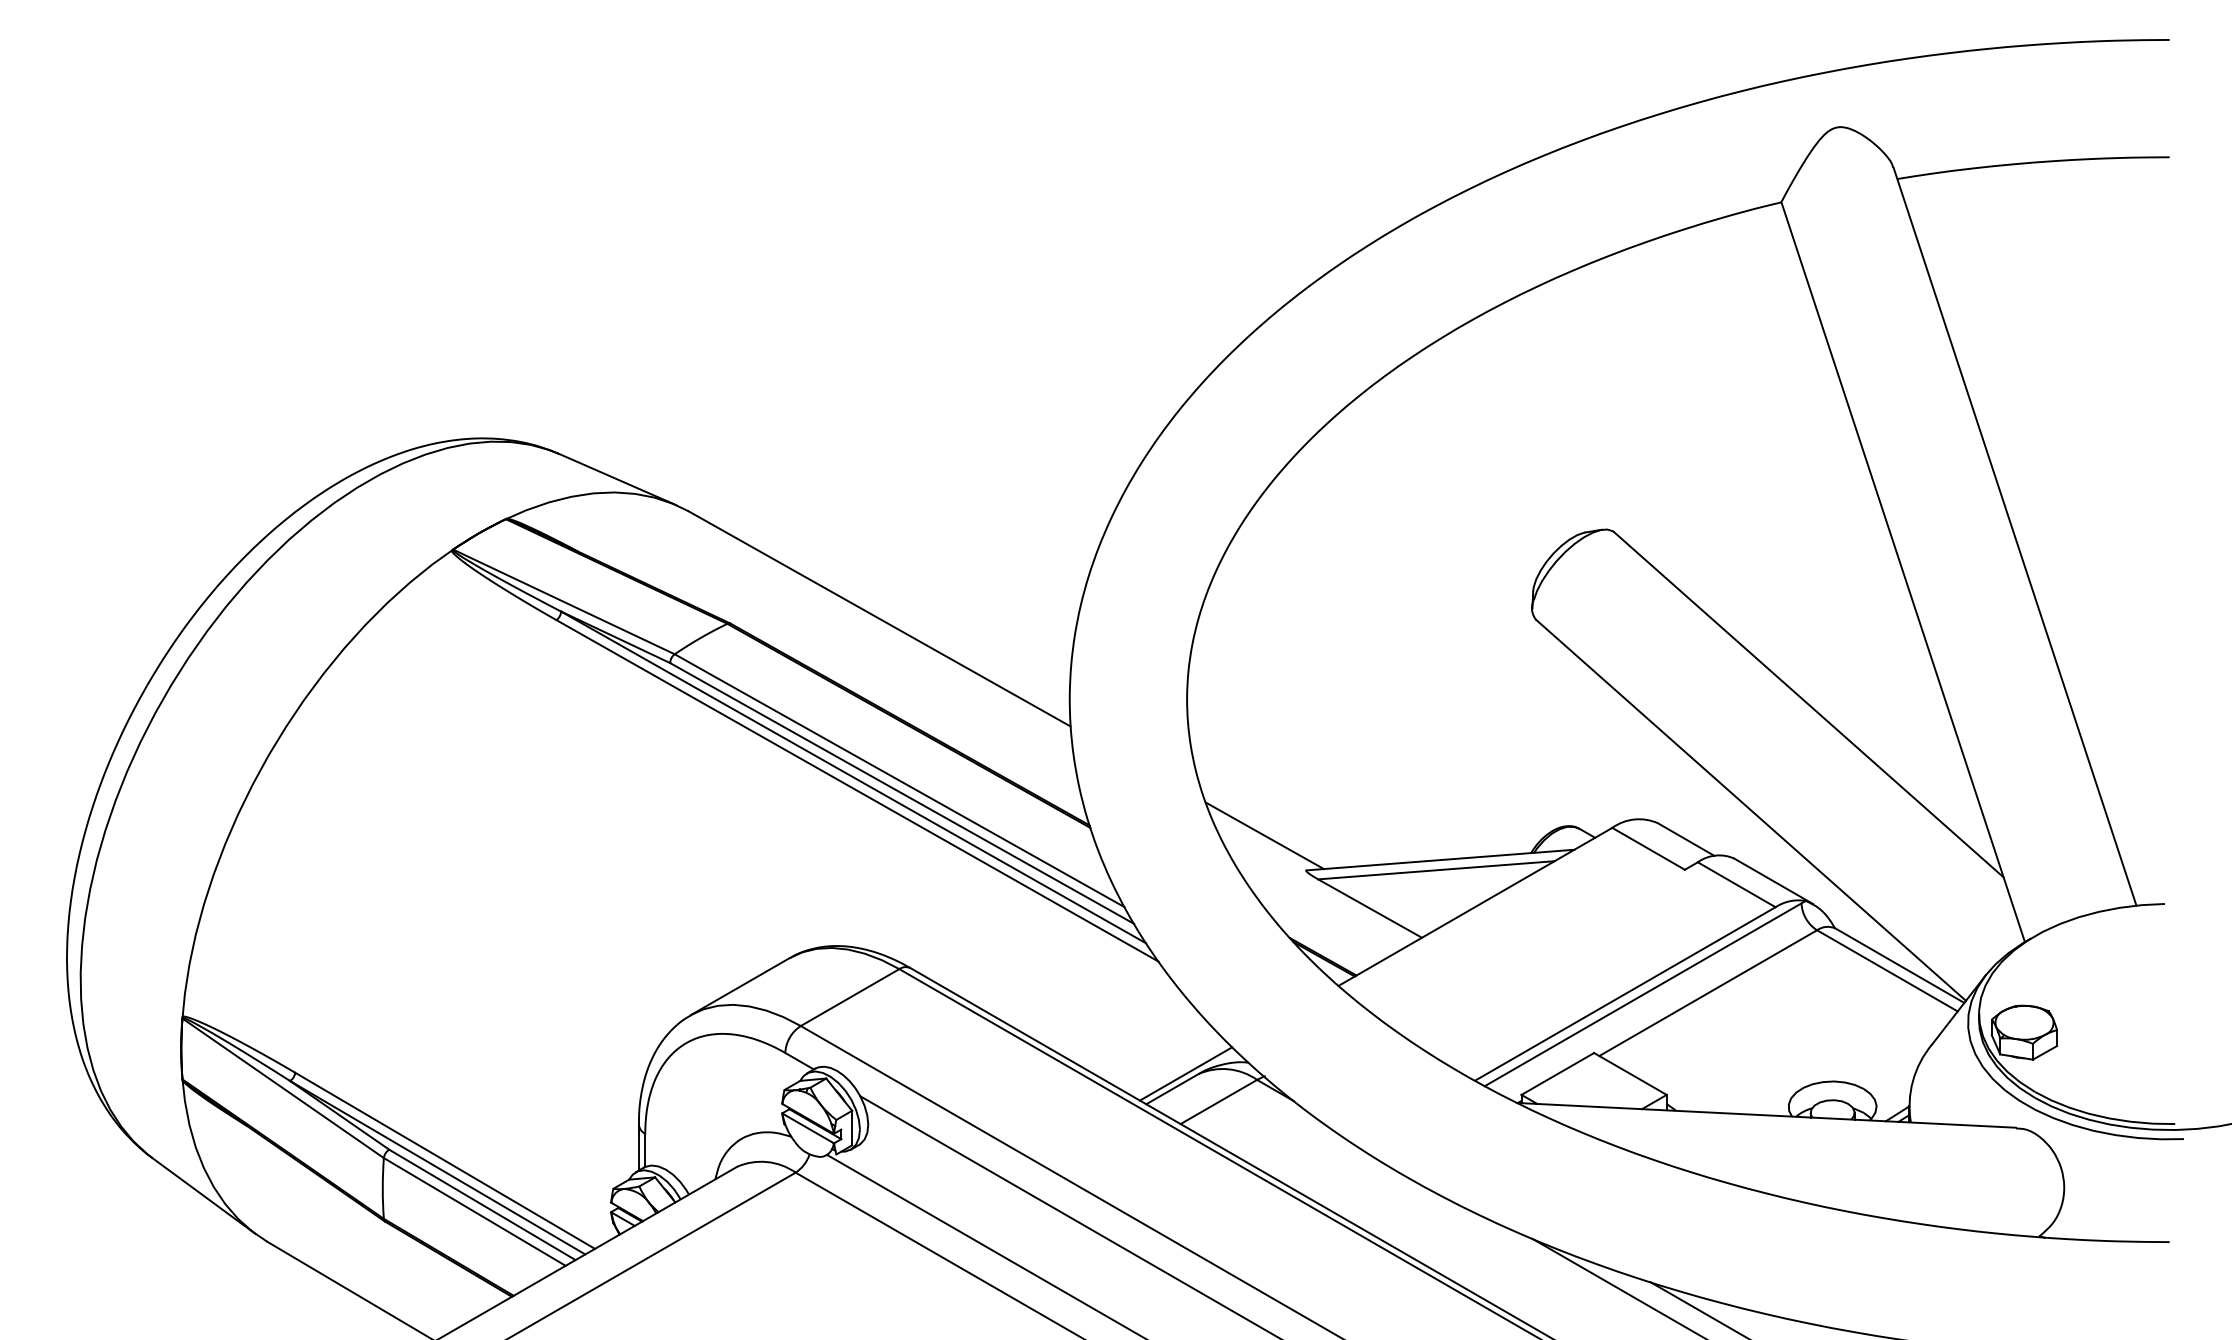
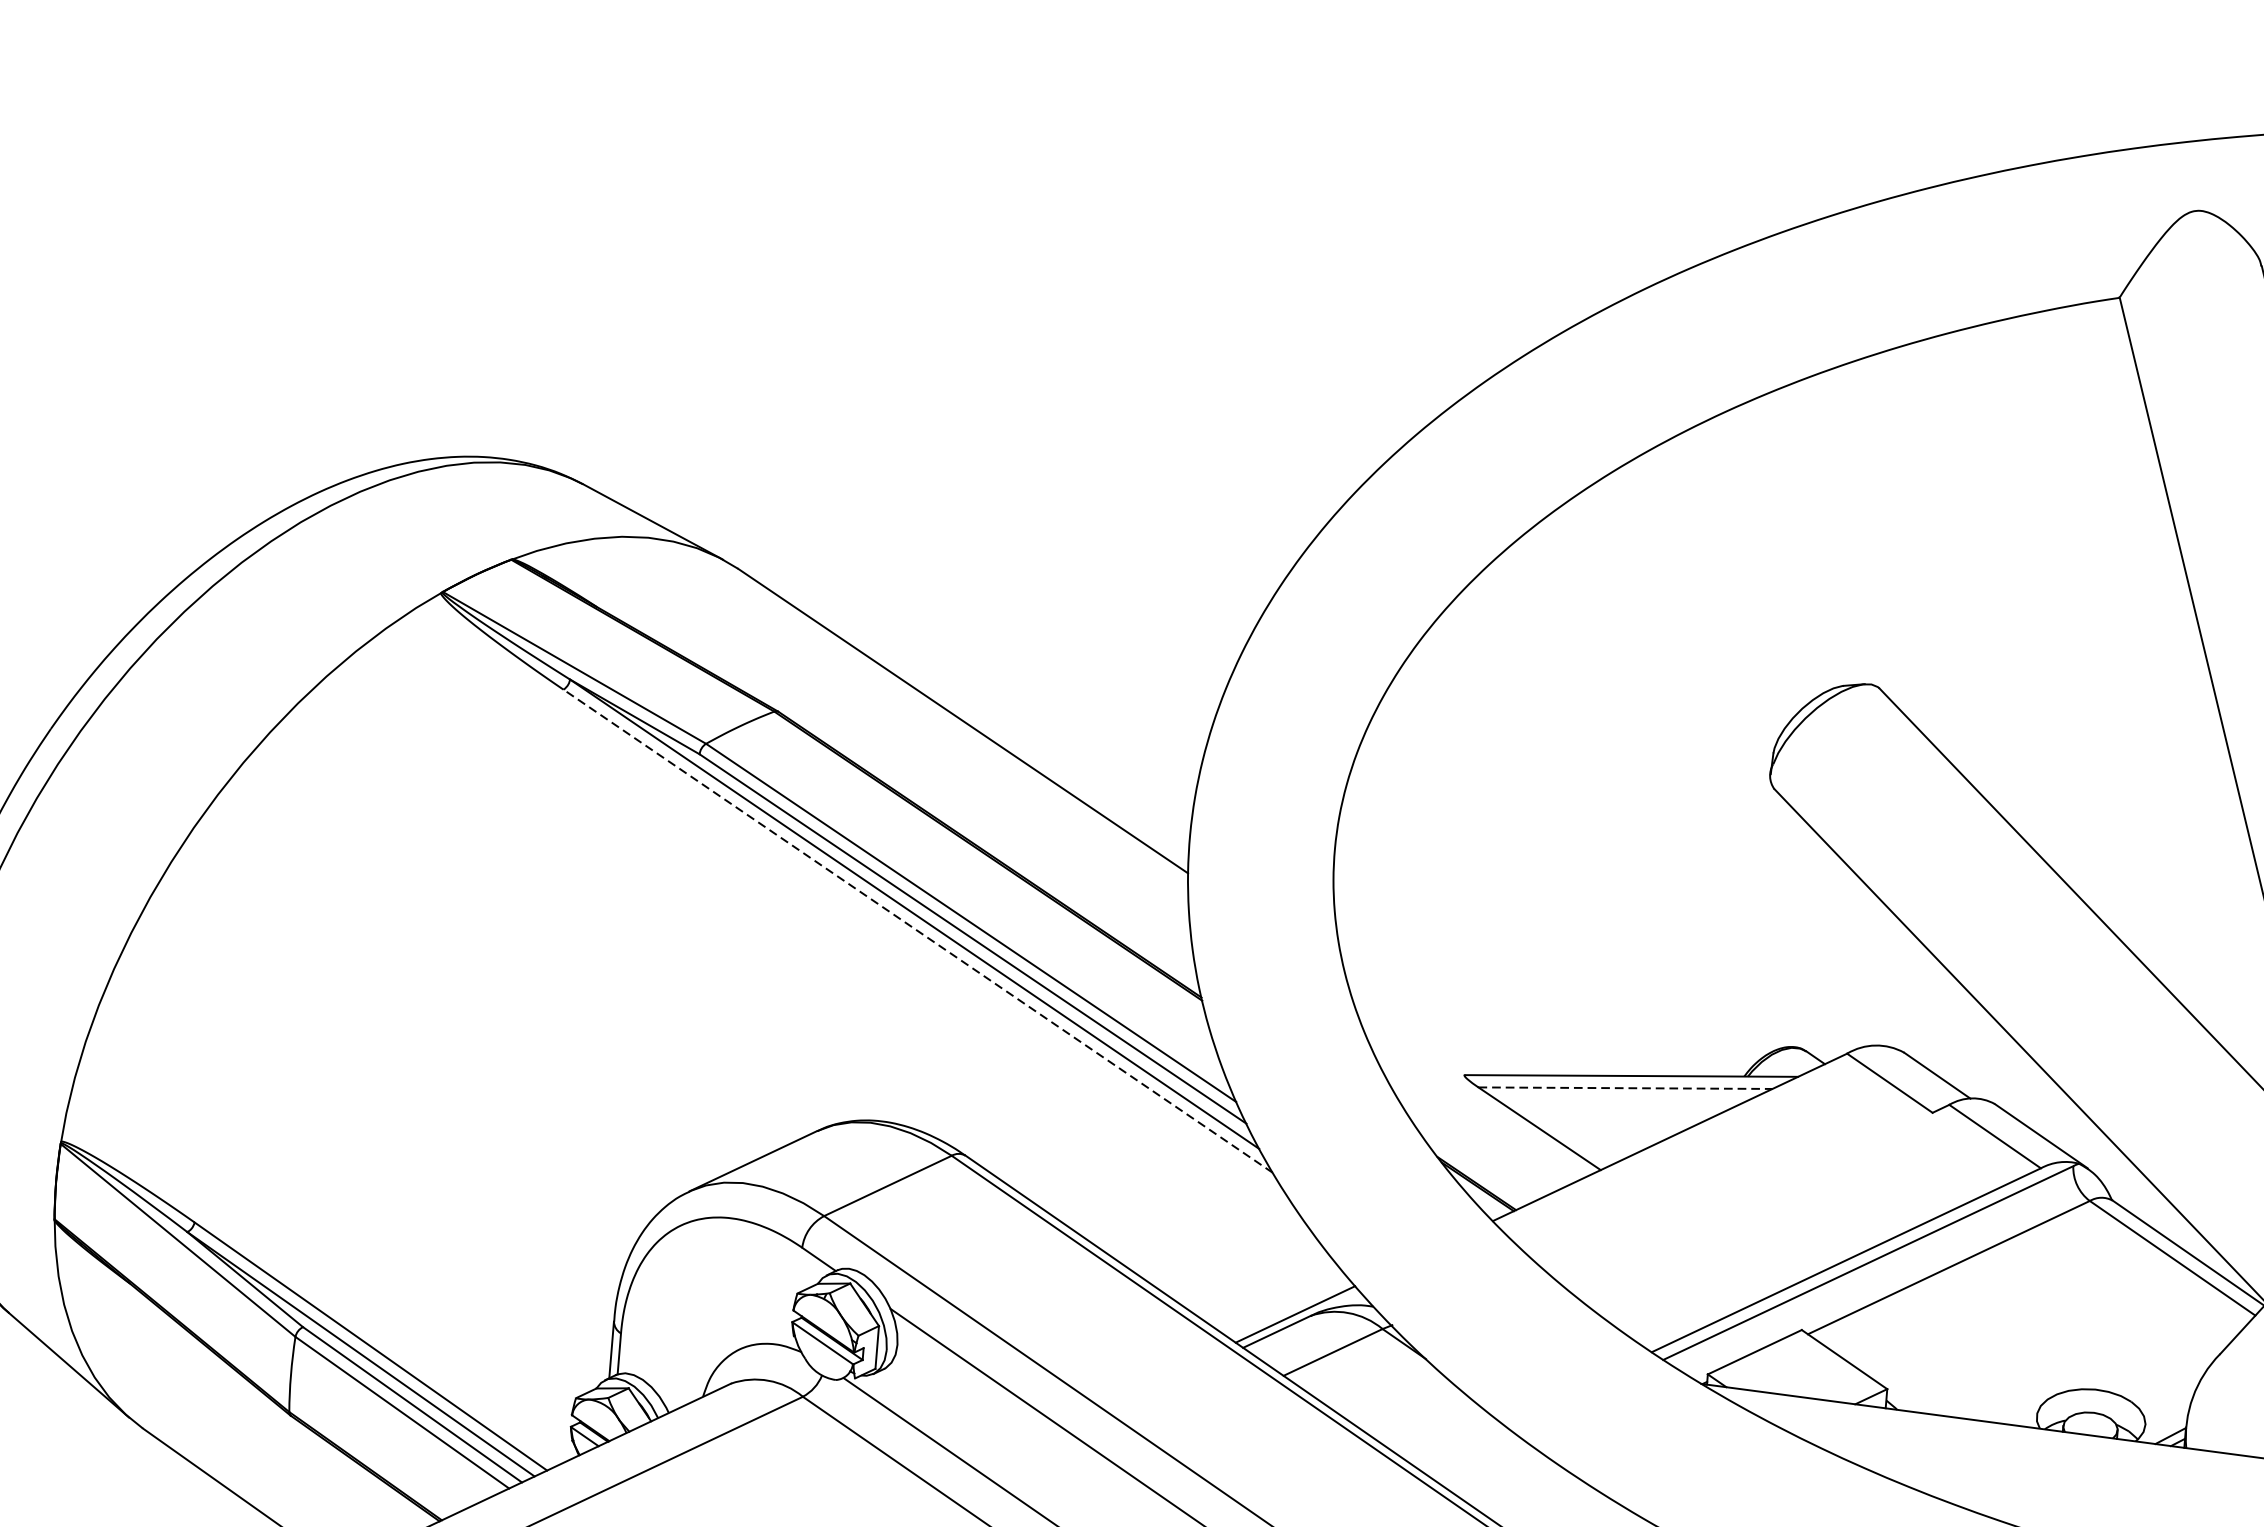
line: (857, 790) -> (918, 930), solid -> dashed
line: (1264, 835) -> (1416, 1027), removed
line: (1436, 870) -> (1625, 1088), solid -> dashed

